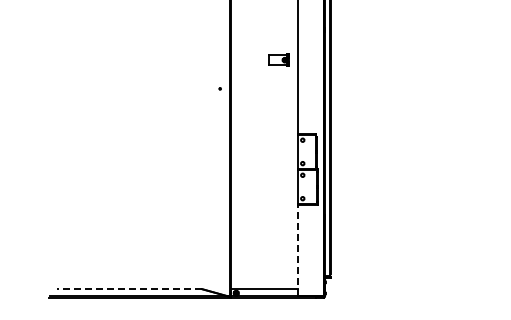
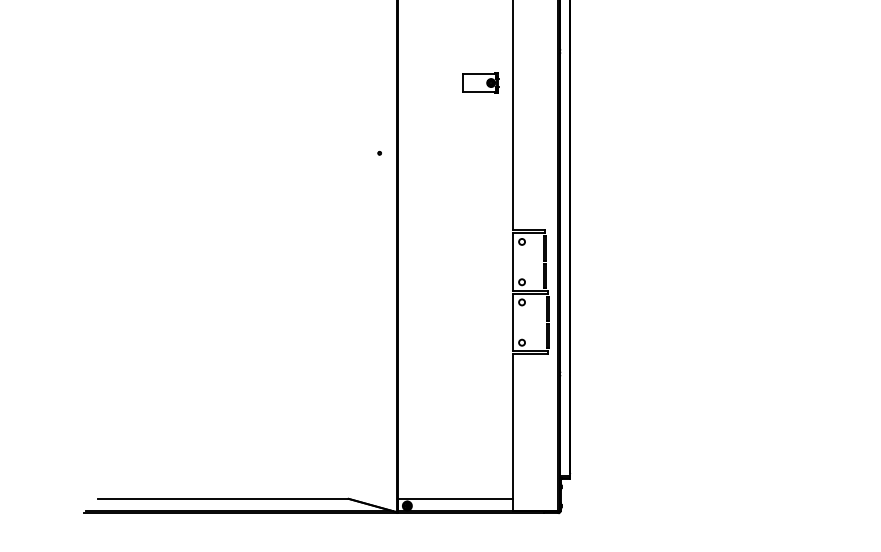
part: (278, 59) -> (480, 81), moved
line: (297, 250) -> (512, 432), dashed -> solid
line: (129, 289) -> (223, 499), dashed -> solid

